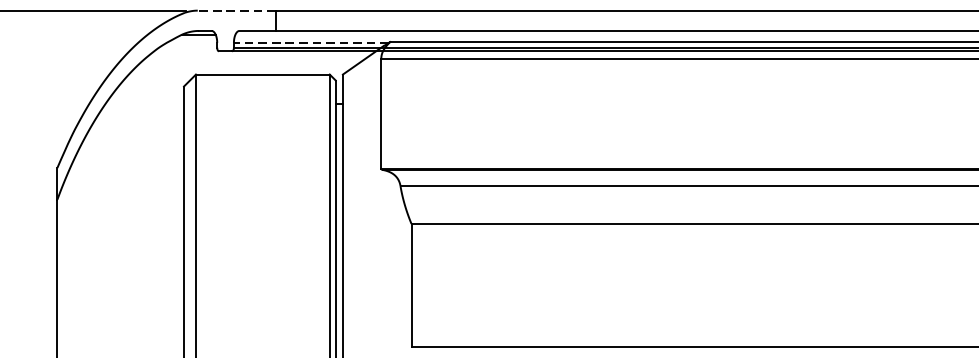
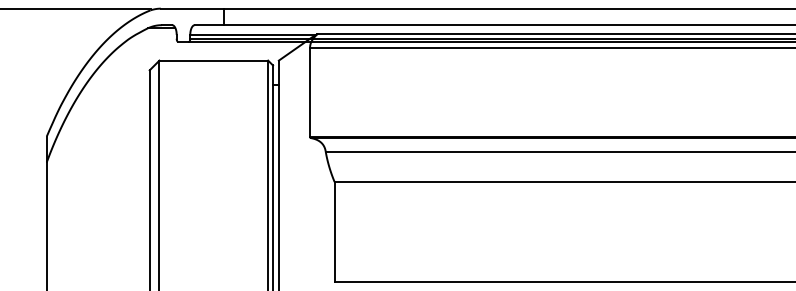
line: (236, 10) -> (192, 8), dashed -> solid
line: (311, 42) -> (253, 34), dashed -> solid

